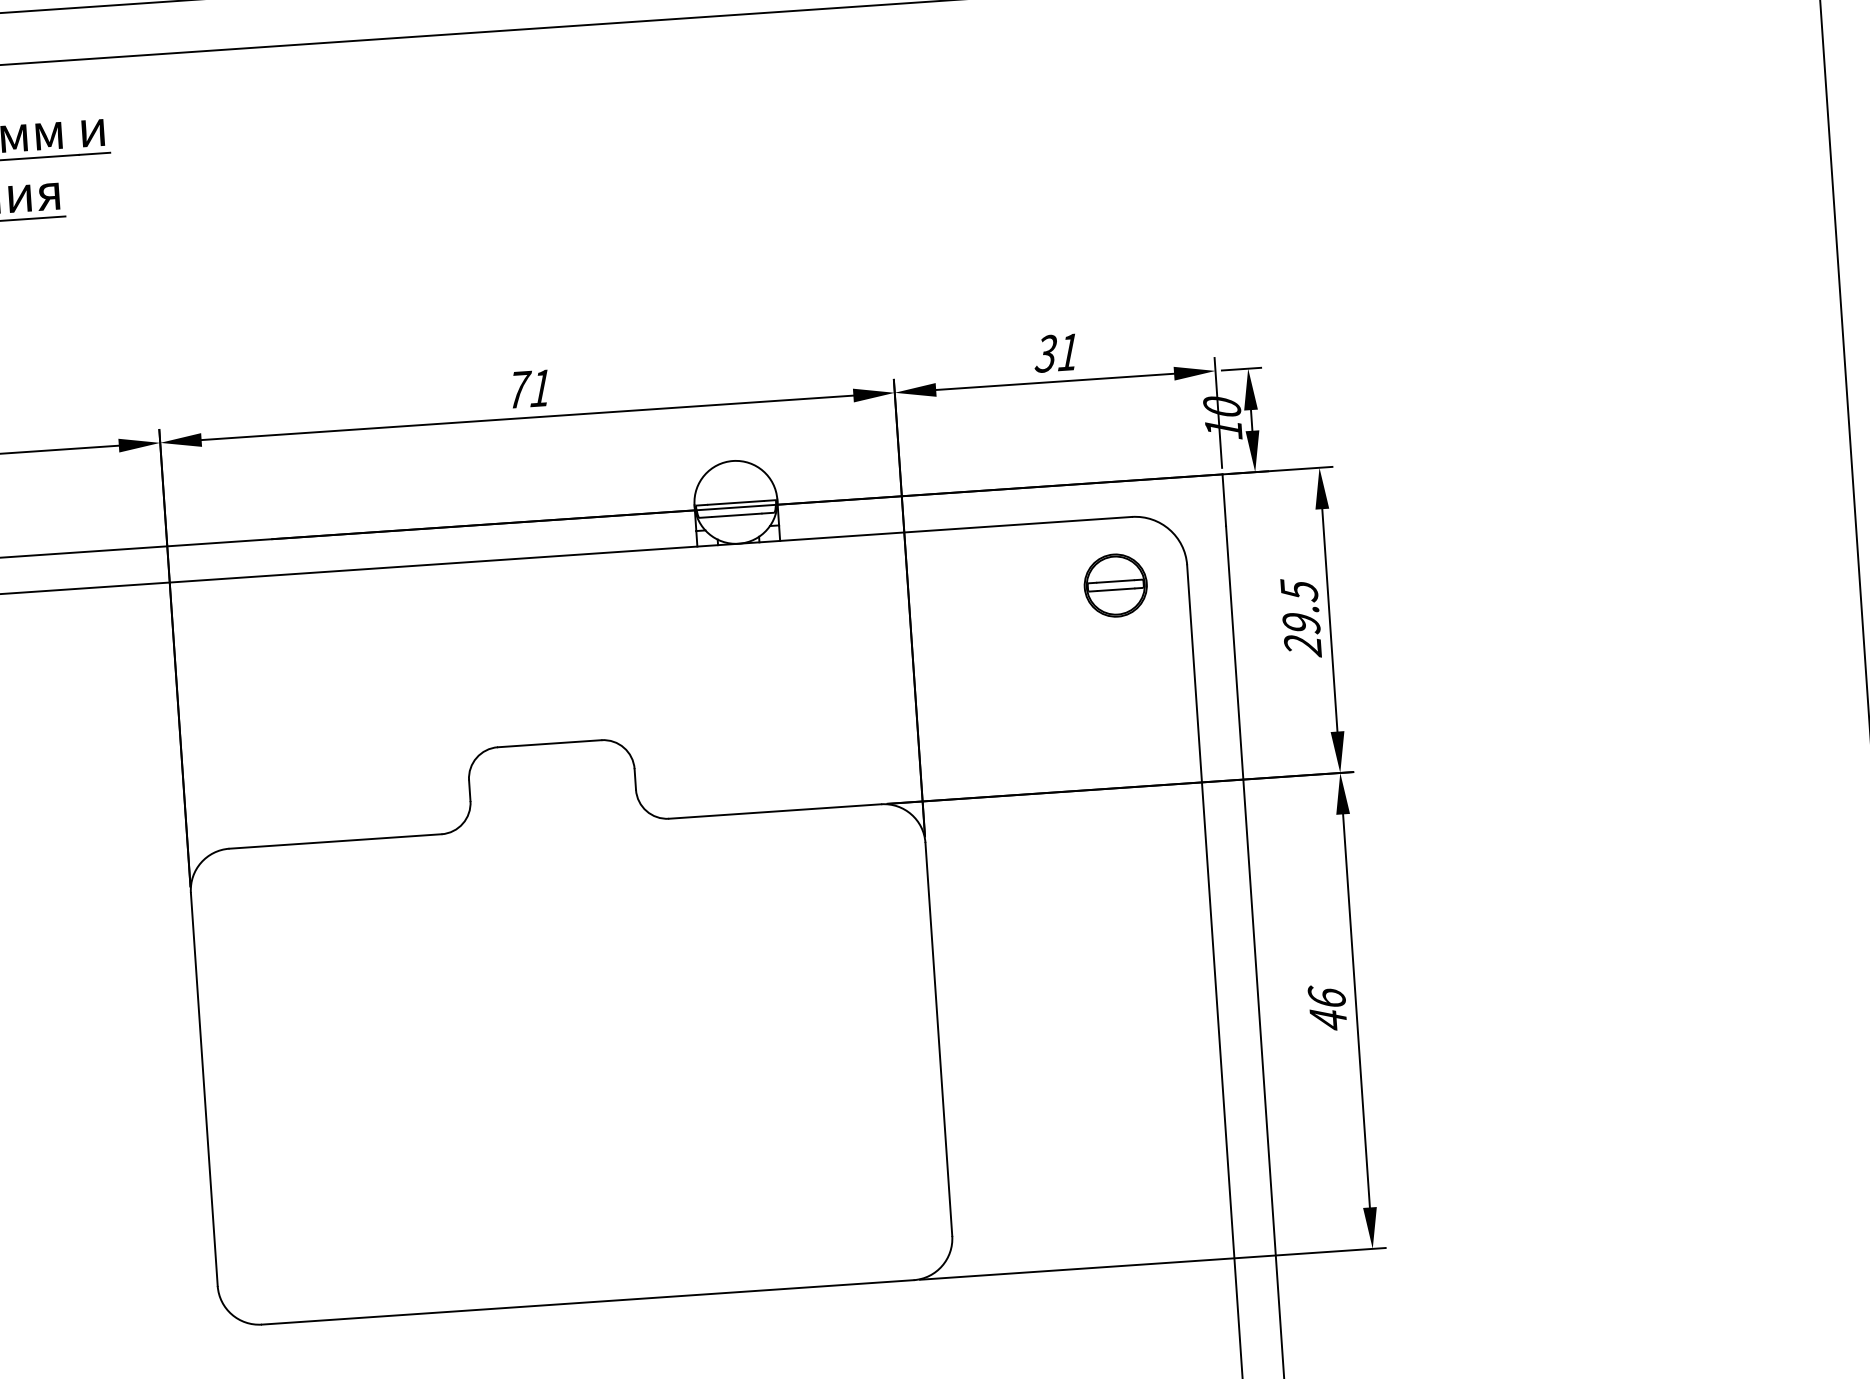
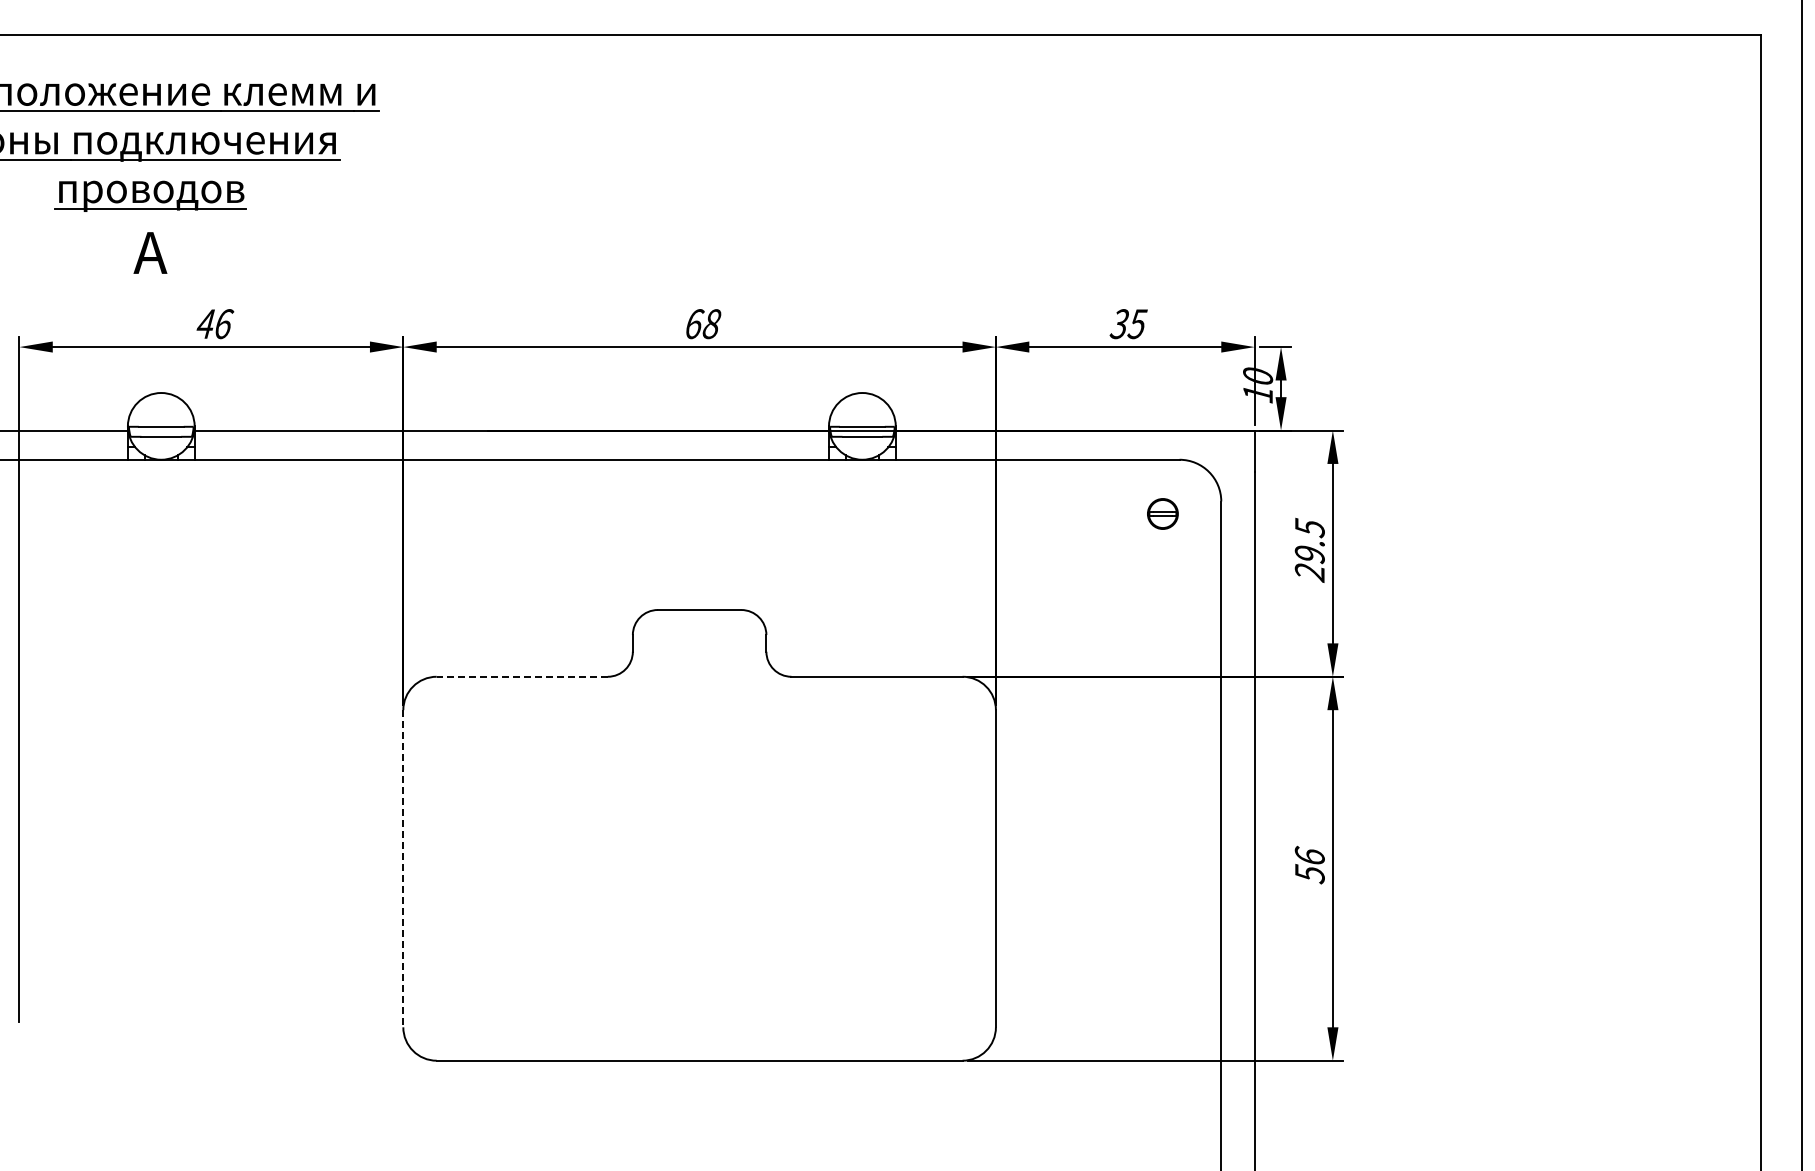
text: (1068, 352) -> (1137, 324), 31 -> 35
text: (530, 389) -> (703, 324), 71 -> 68
part: (1115, 584) -> (1162, 513), size x0.6
line: (335, 841) -> (522, 676), solid -> dashed
text: (1327, 1018) -> (1309, 873), 46 -> 56
line: (204, 1089) -> (403, 868), solid -> dashed

